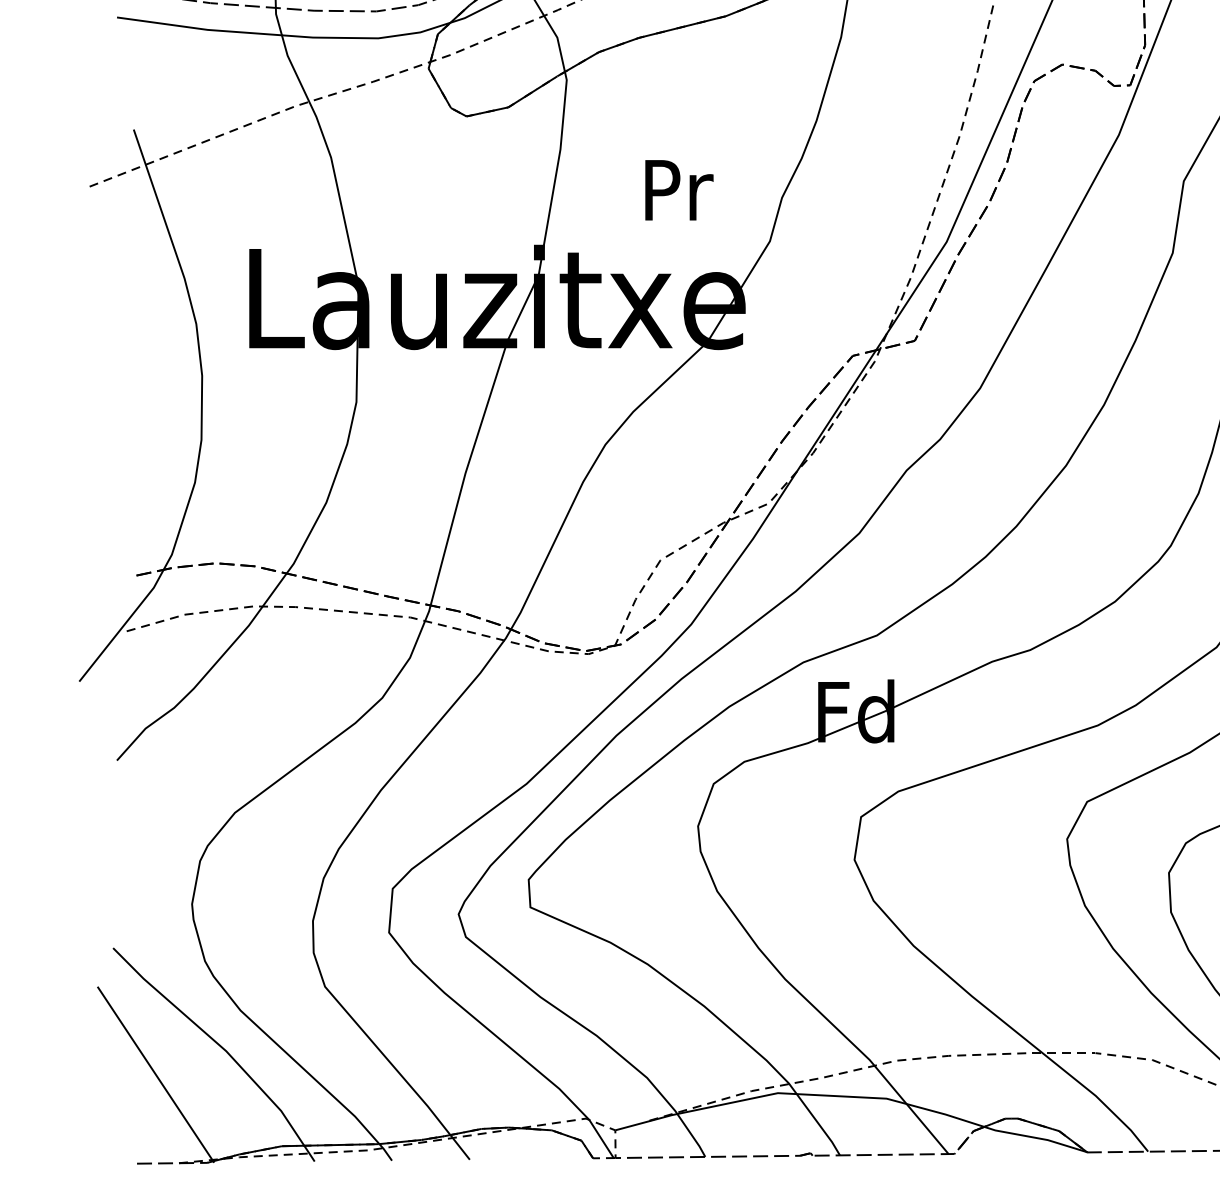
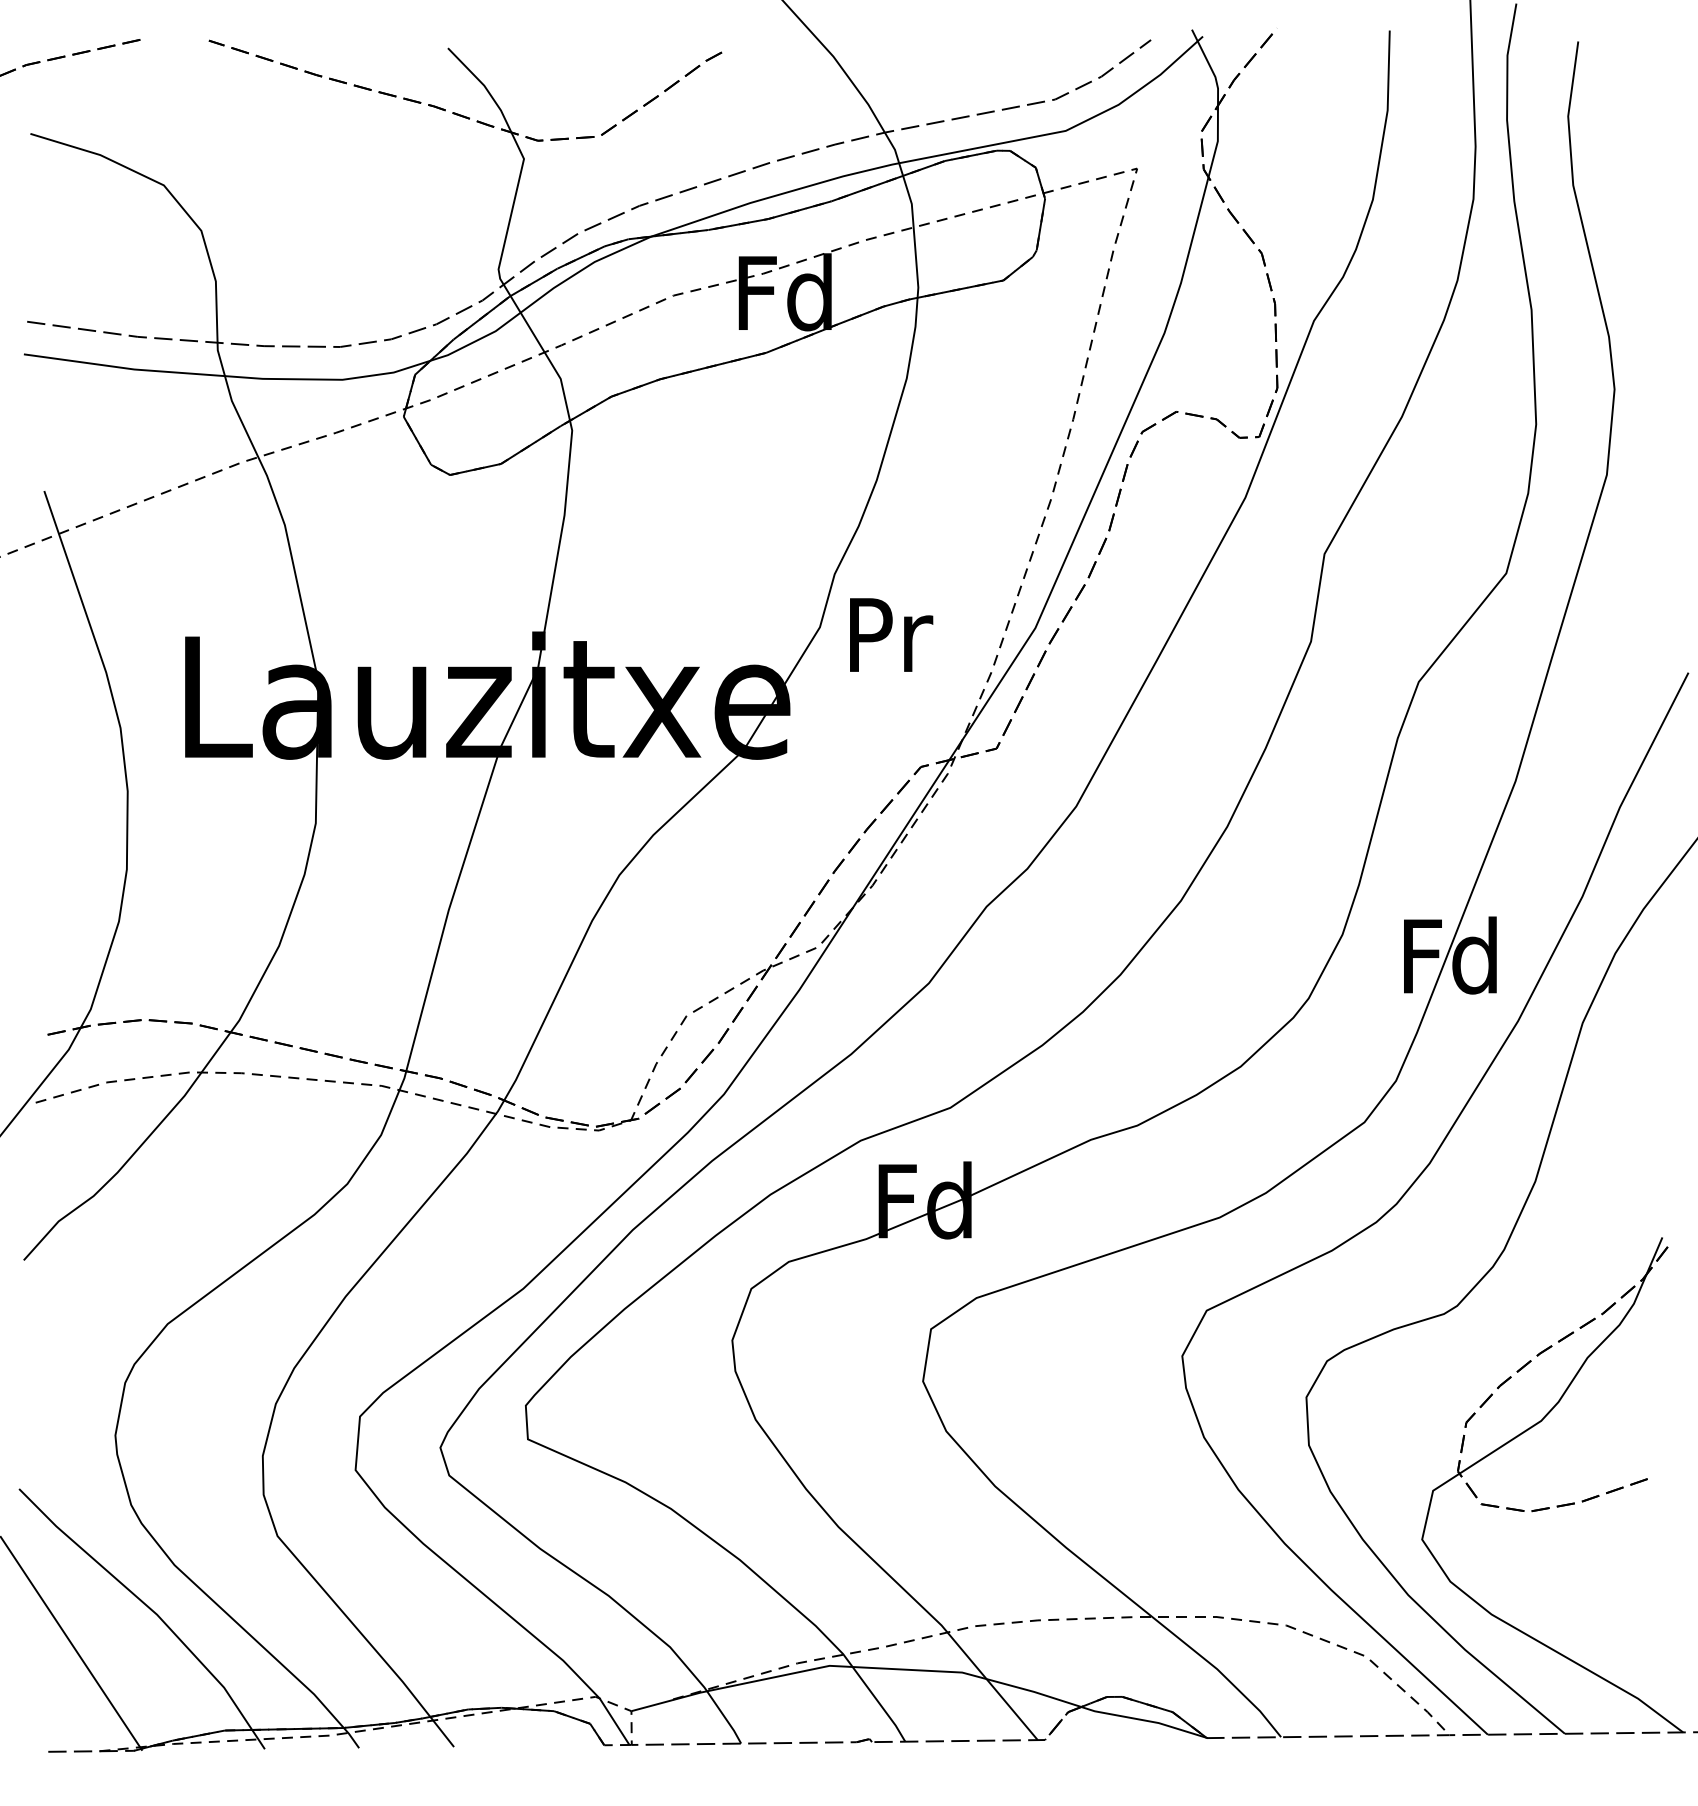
text: (679, 189) -> (891, 634), moved

